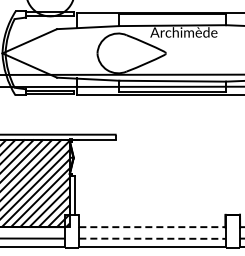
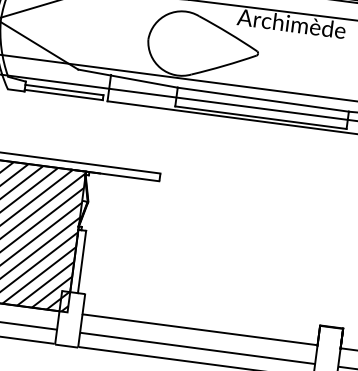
line: (153, 227) -> (201, 330), dashed -> solid
line: (153, 238) -> (199, 348), dashed -> solid

